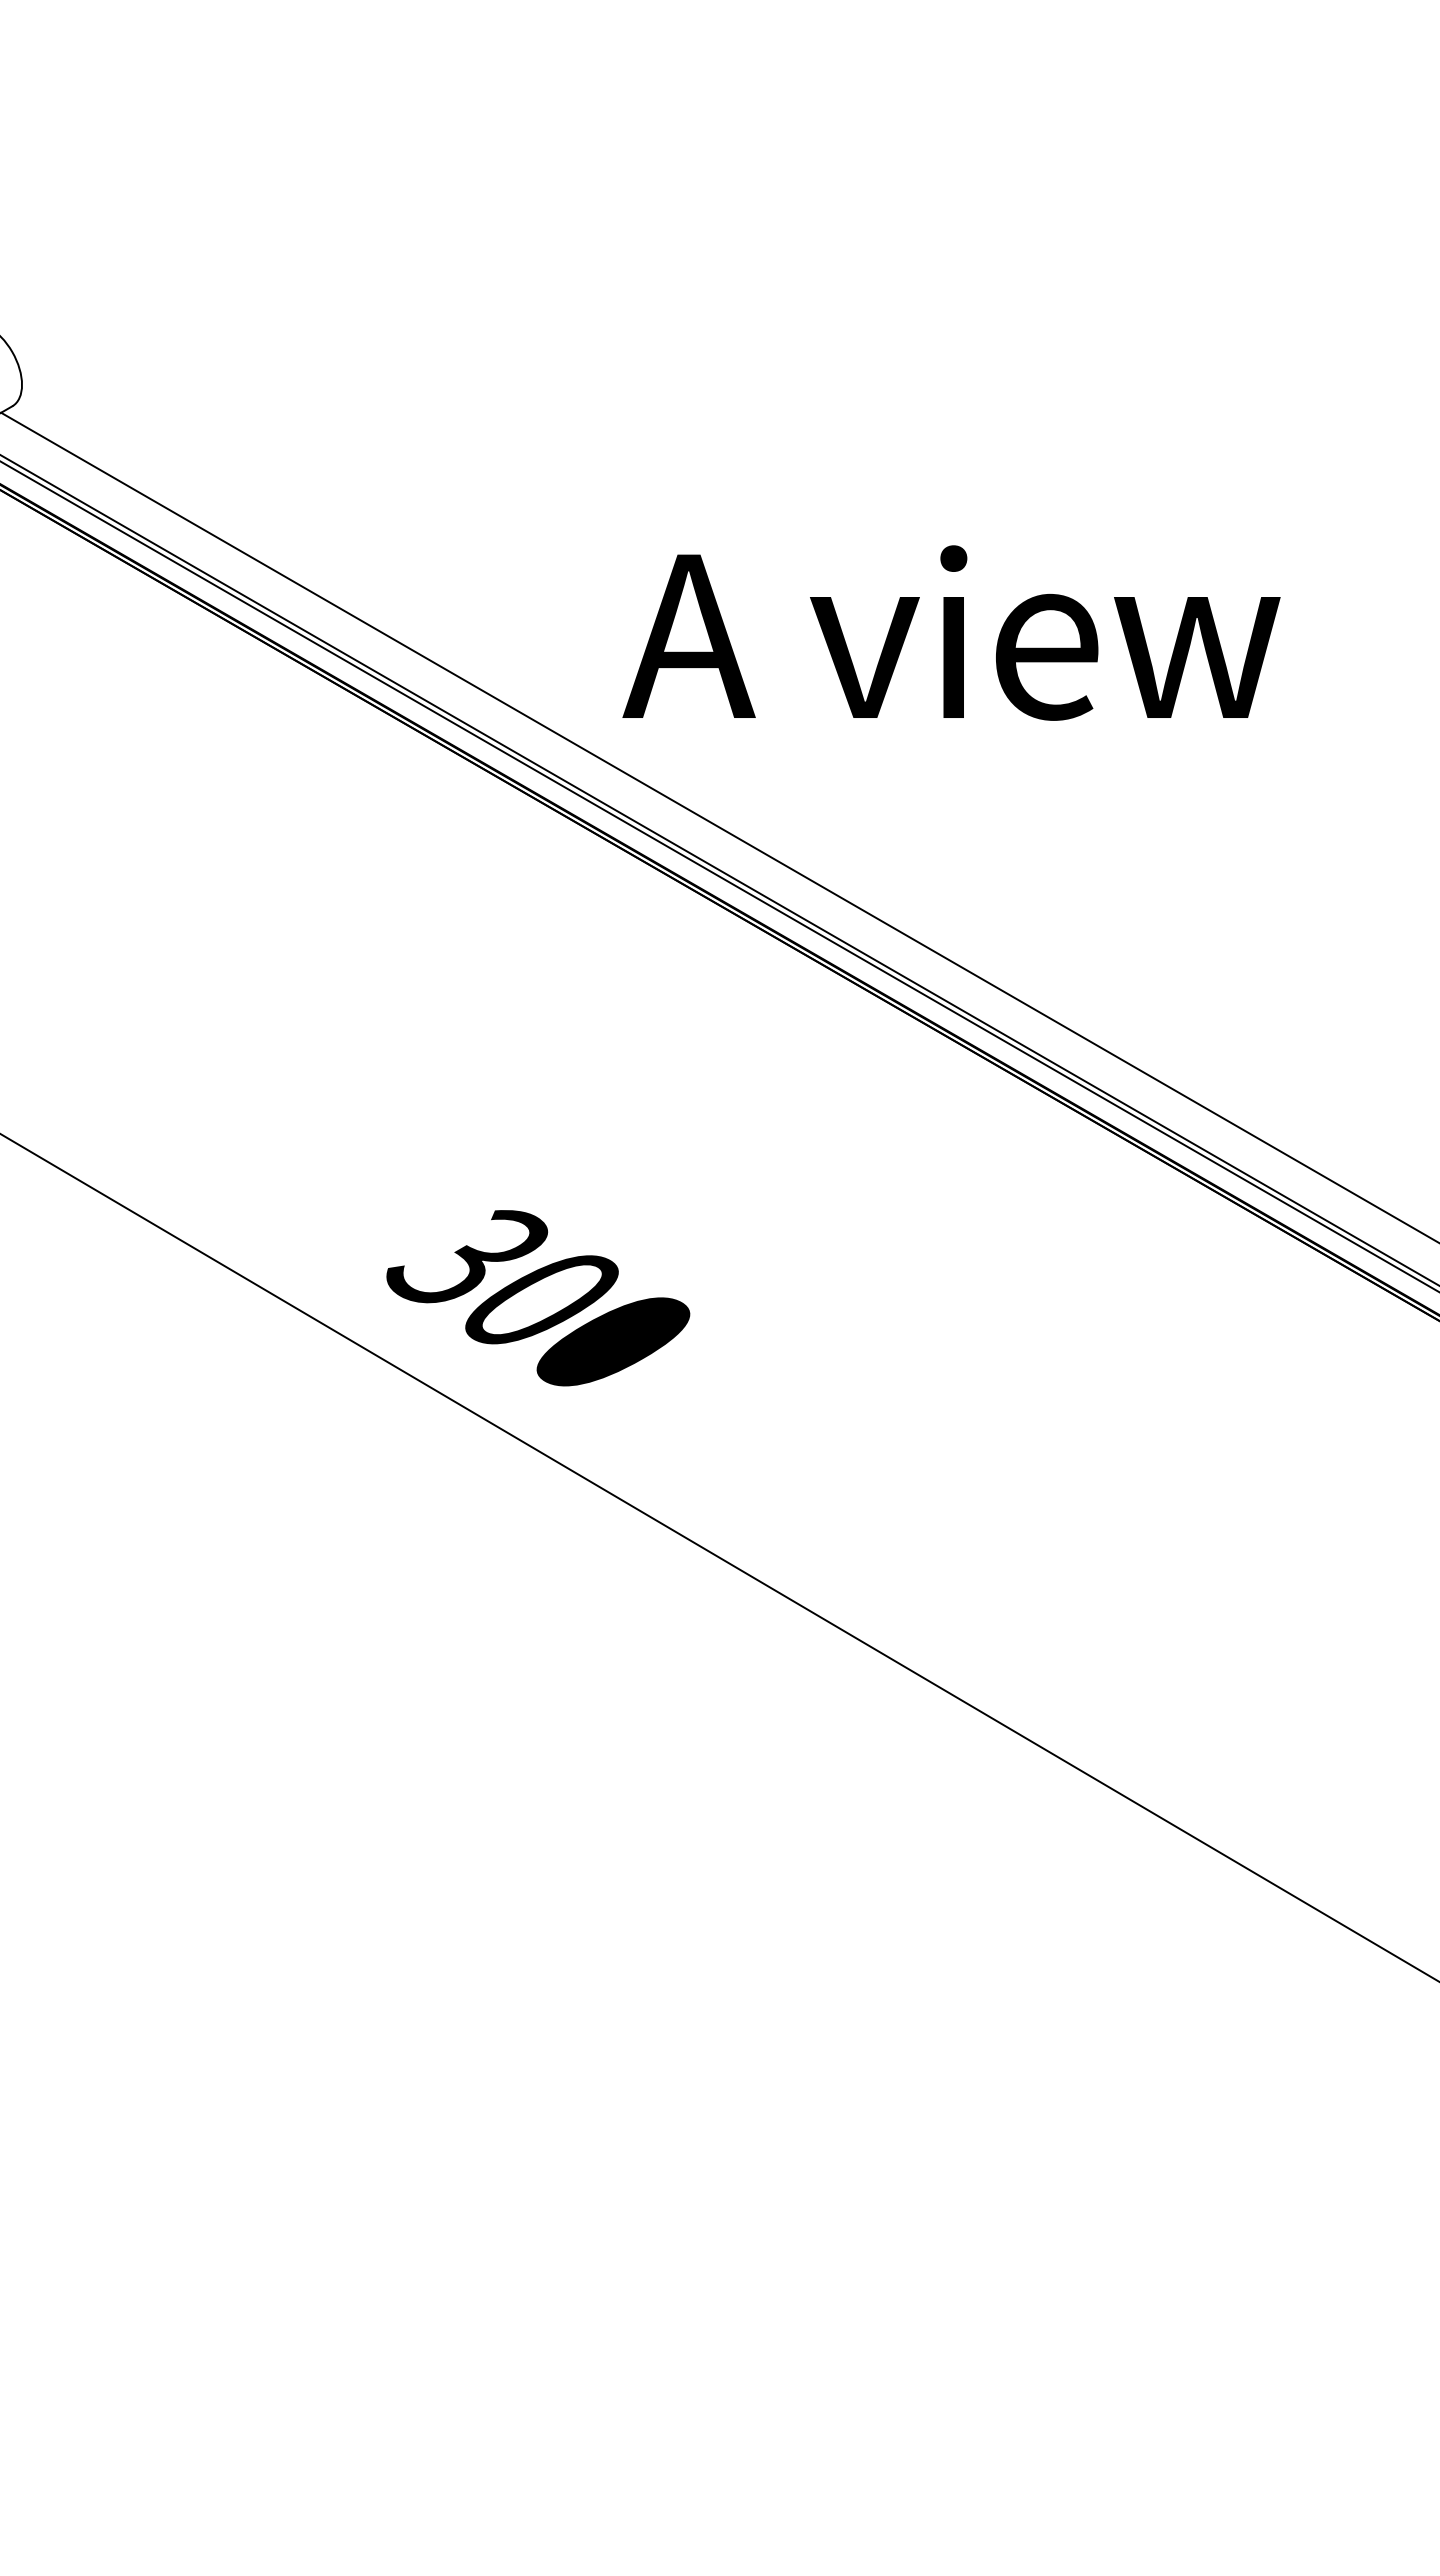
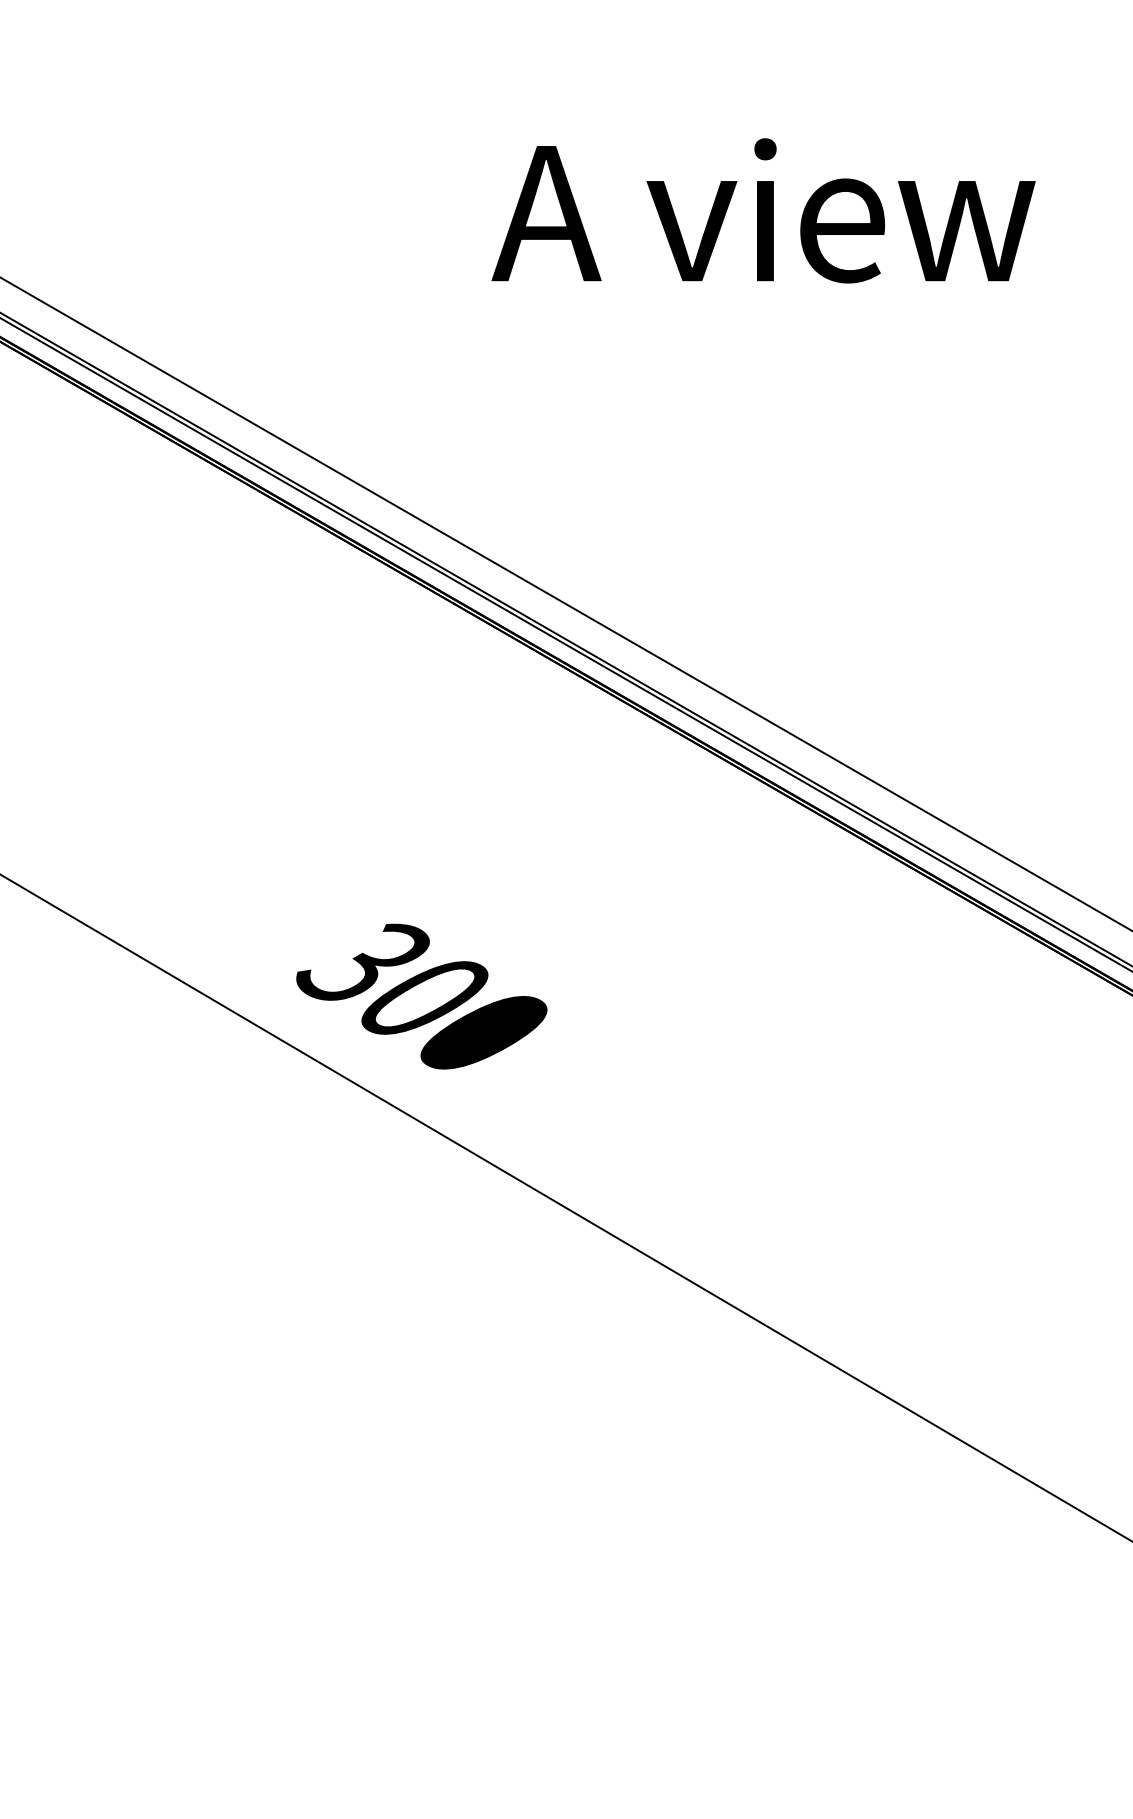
text: (951, 632) -> (763, 210), moved

